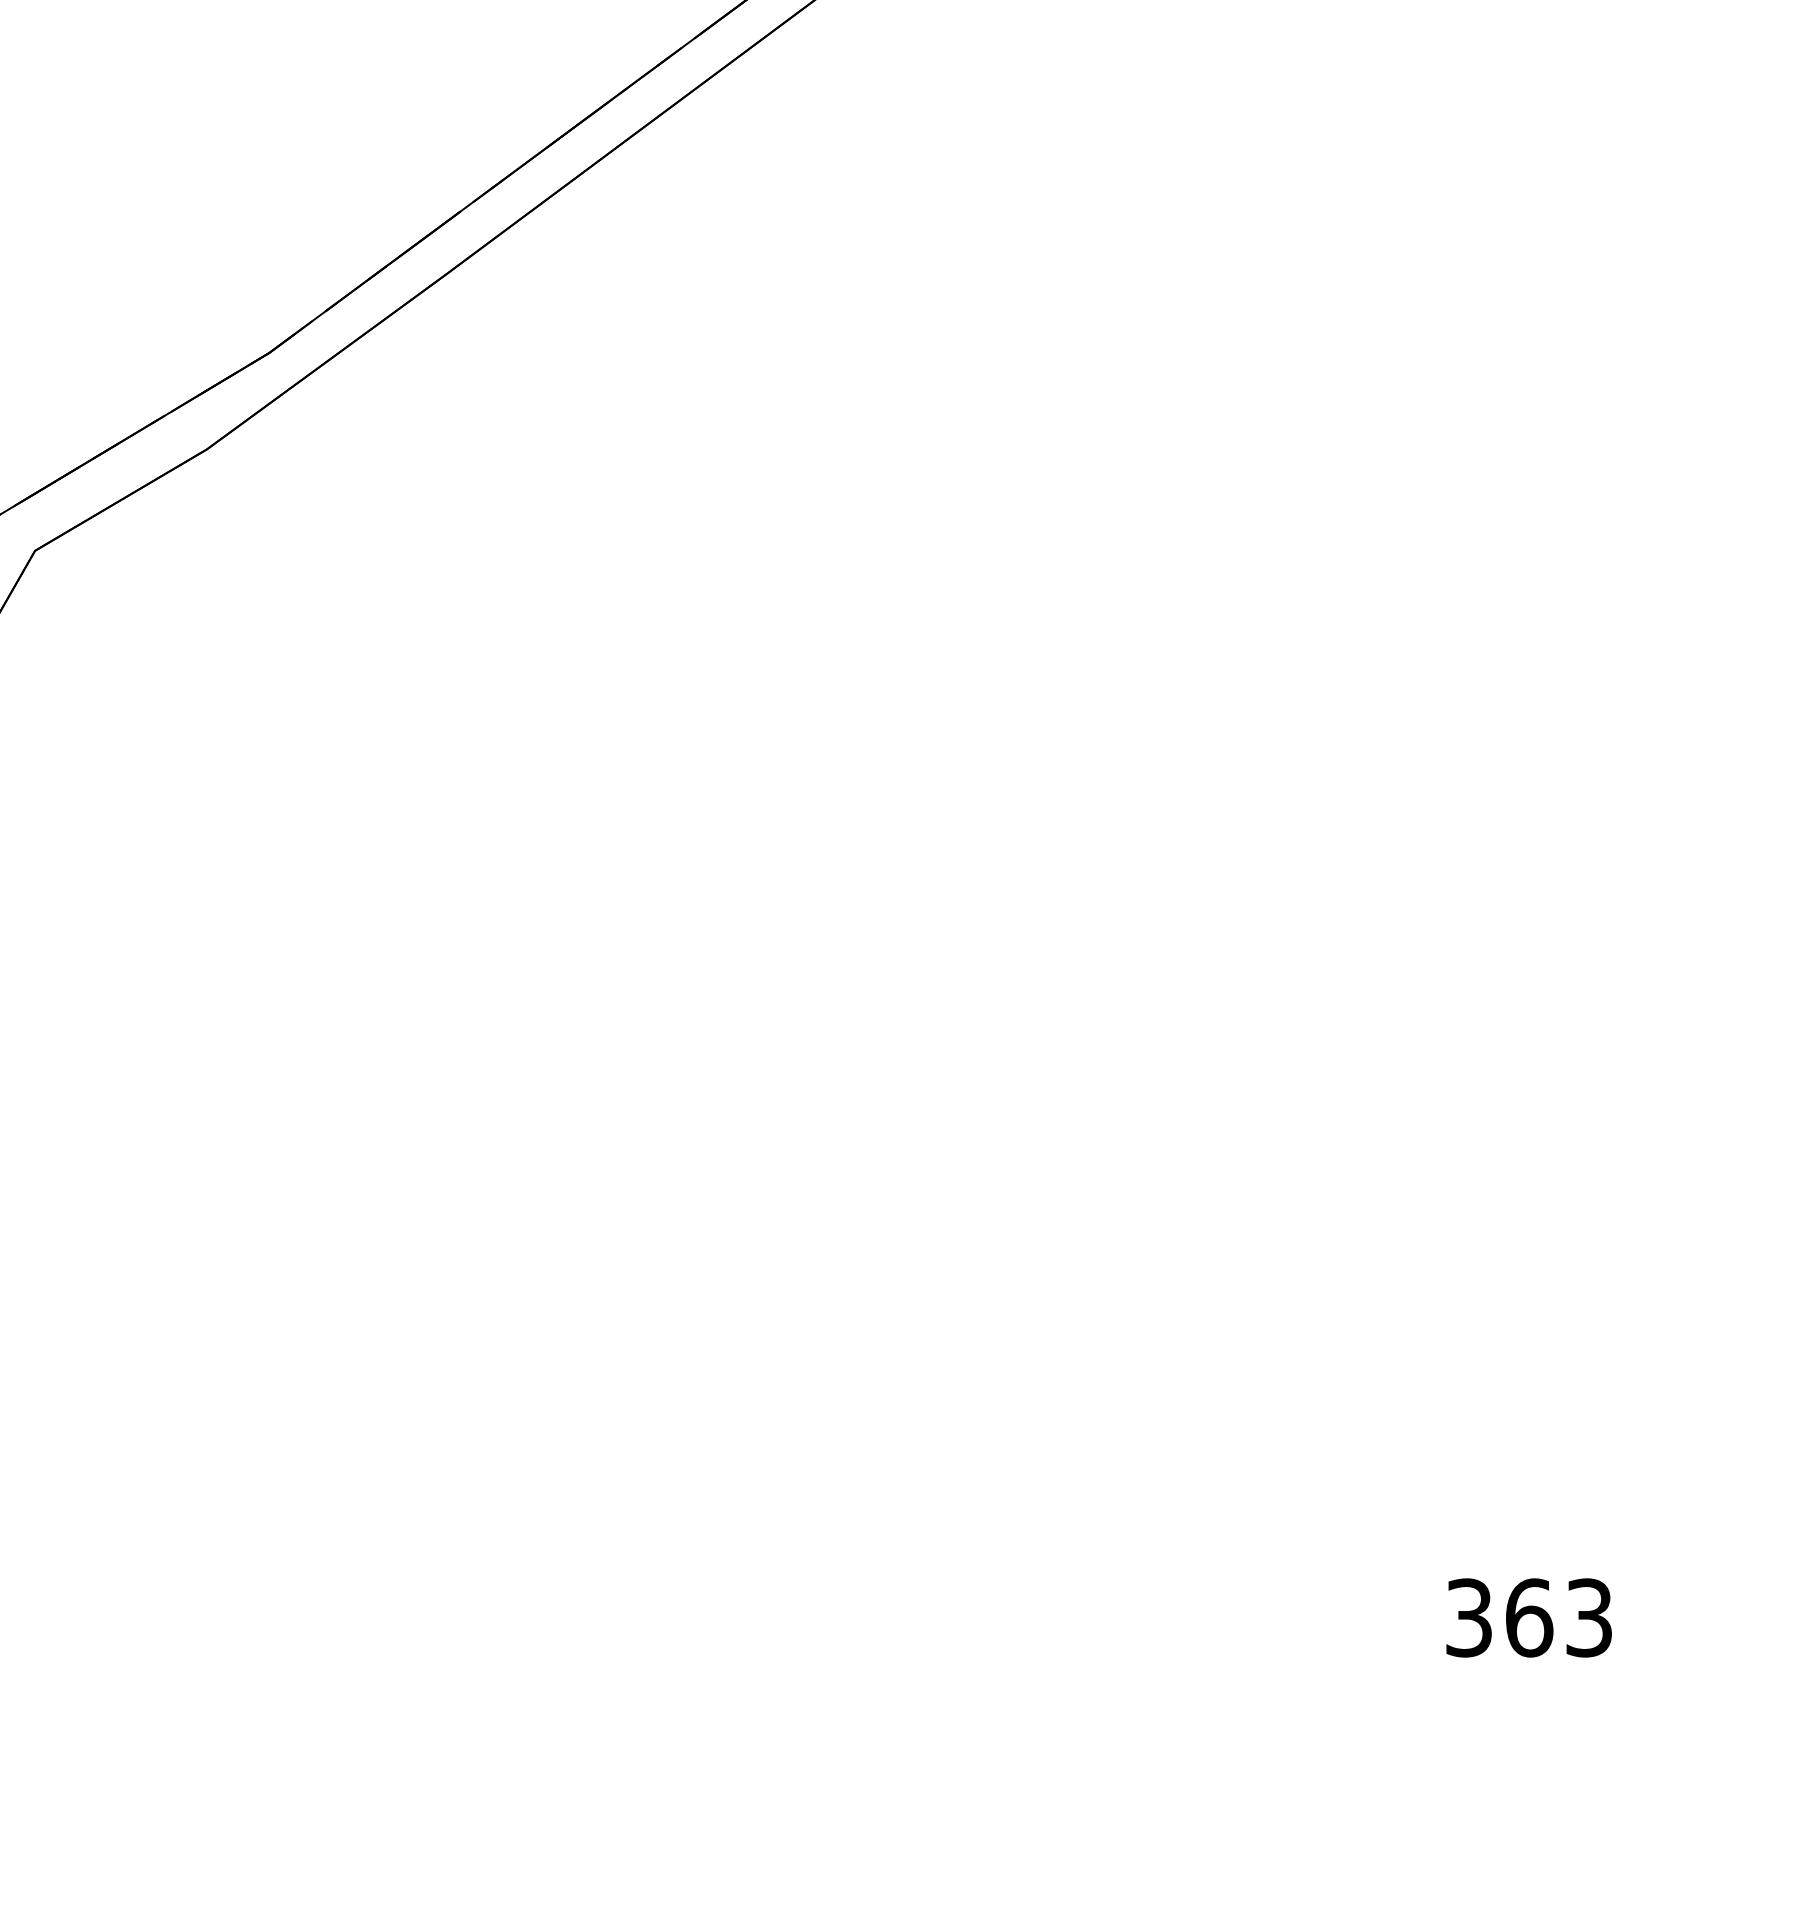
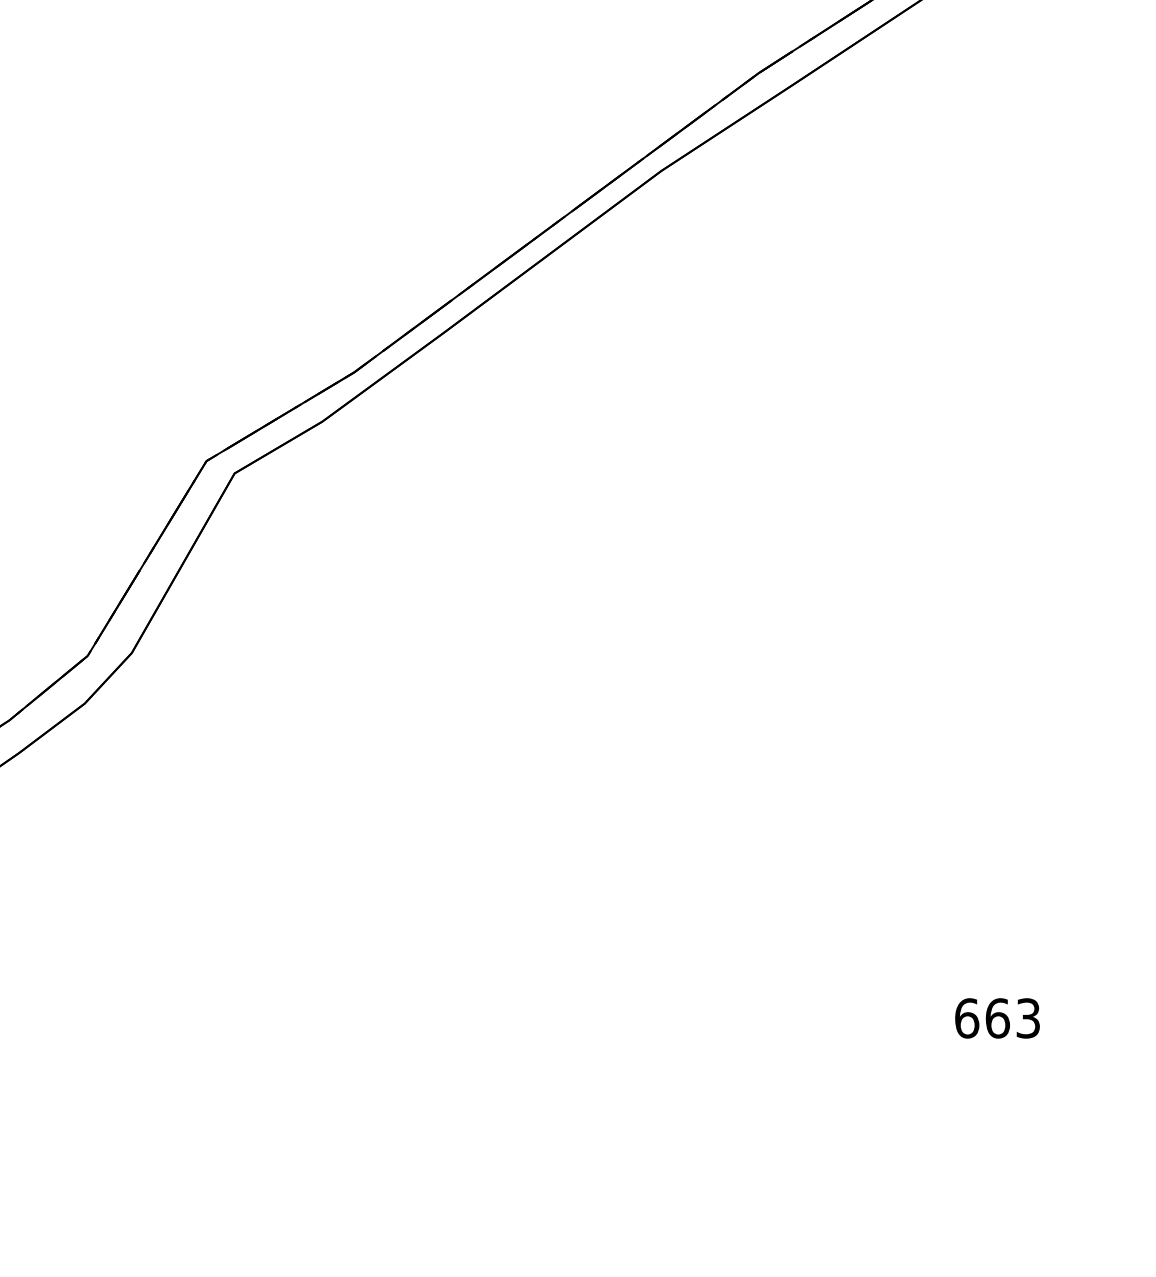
text: (1470, 1618) -> (967, 1018), 363 -> 663

